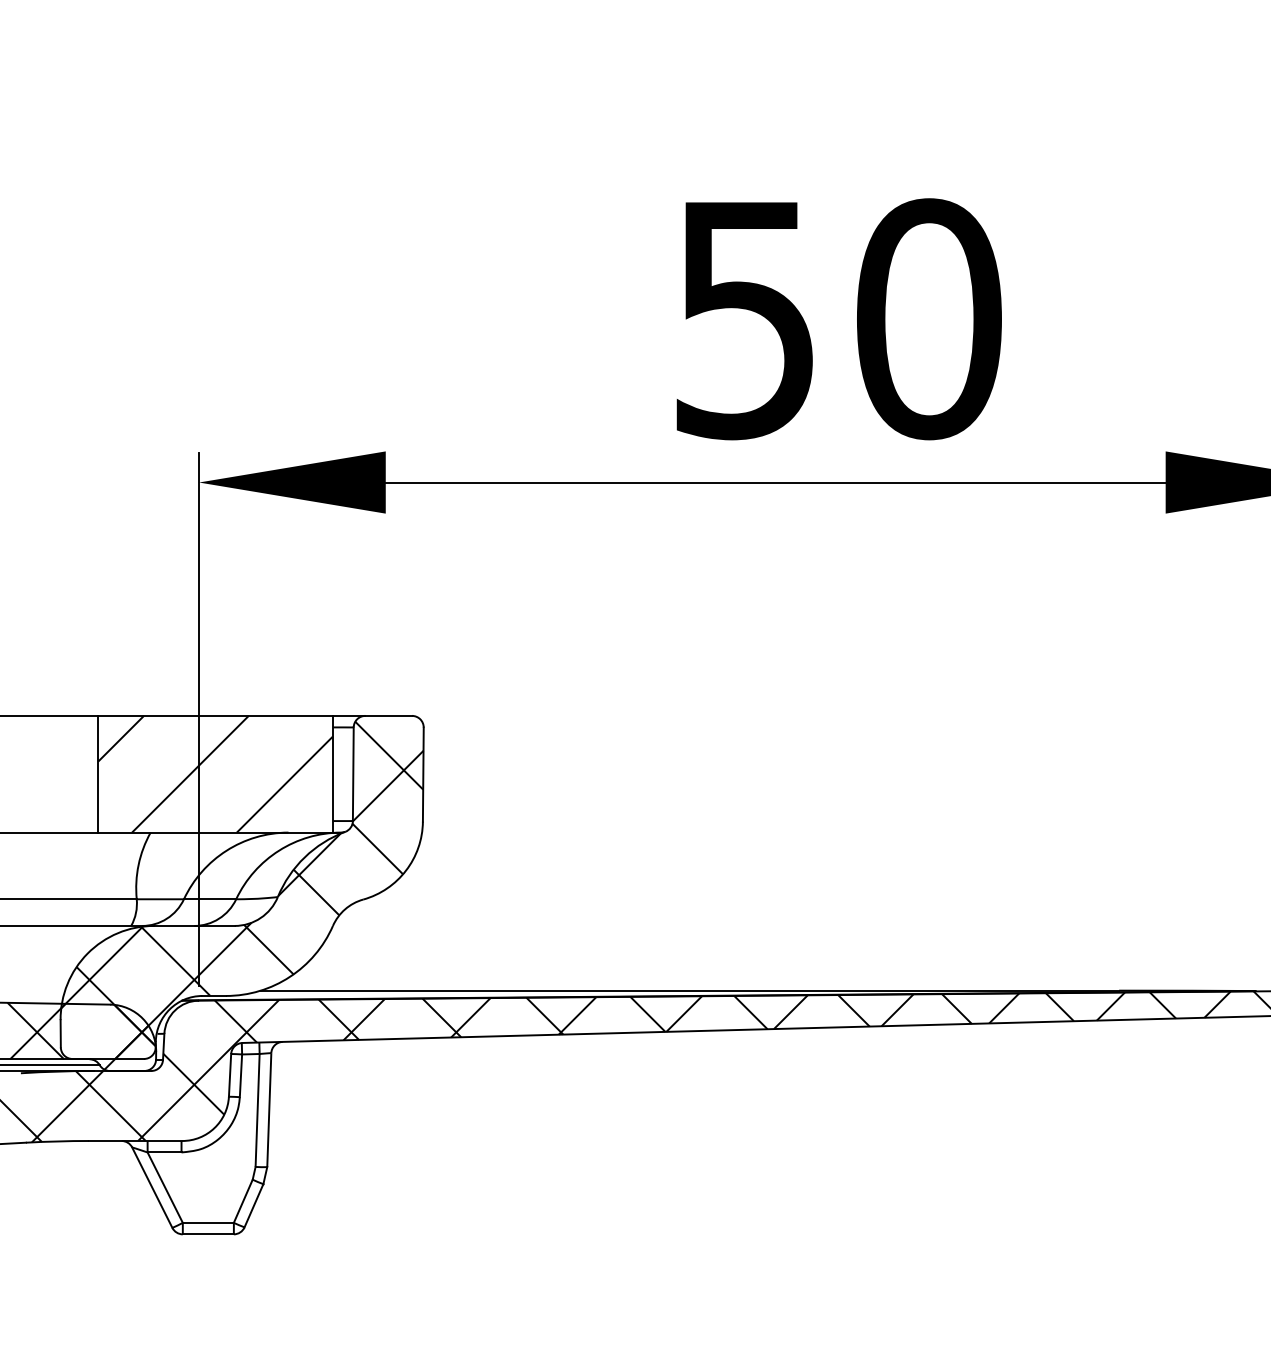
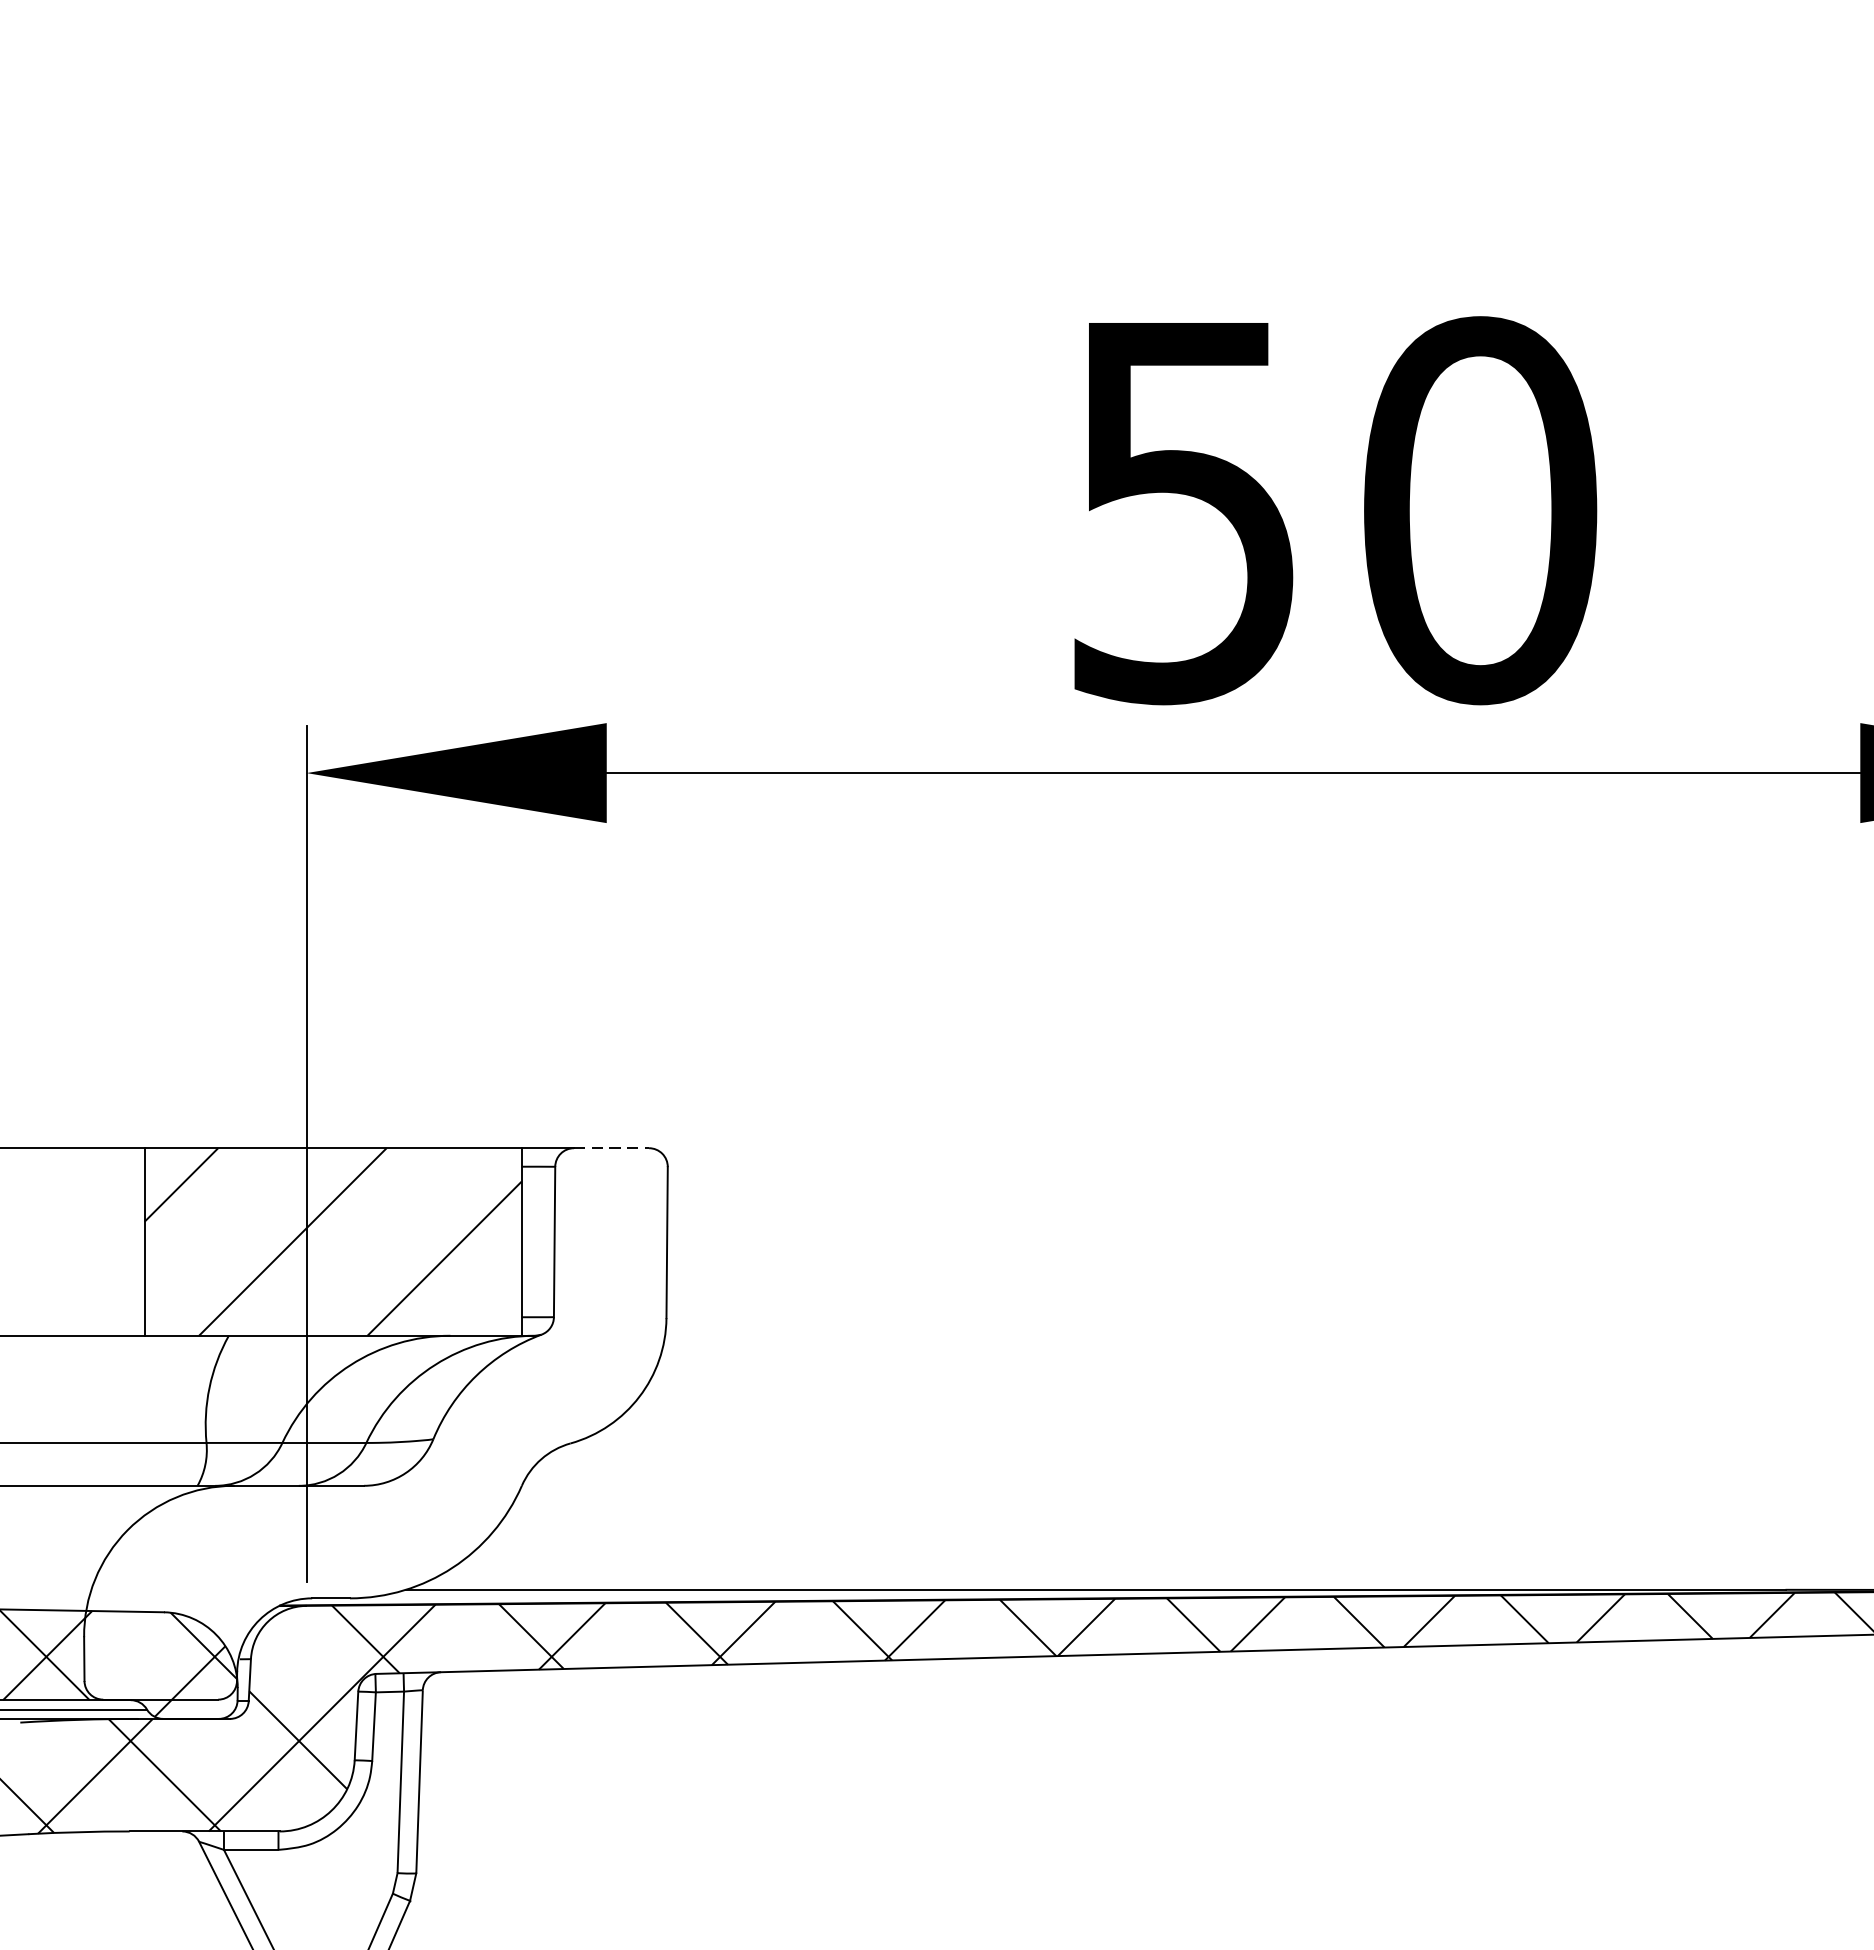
line: (389, 715) -> (612, 1147), solid -> dashed
hatch: (242, 889) -> (376, 1427), removed

